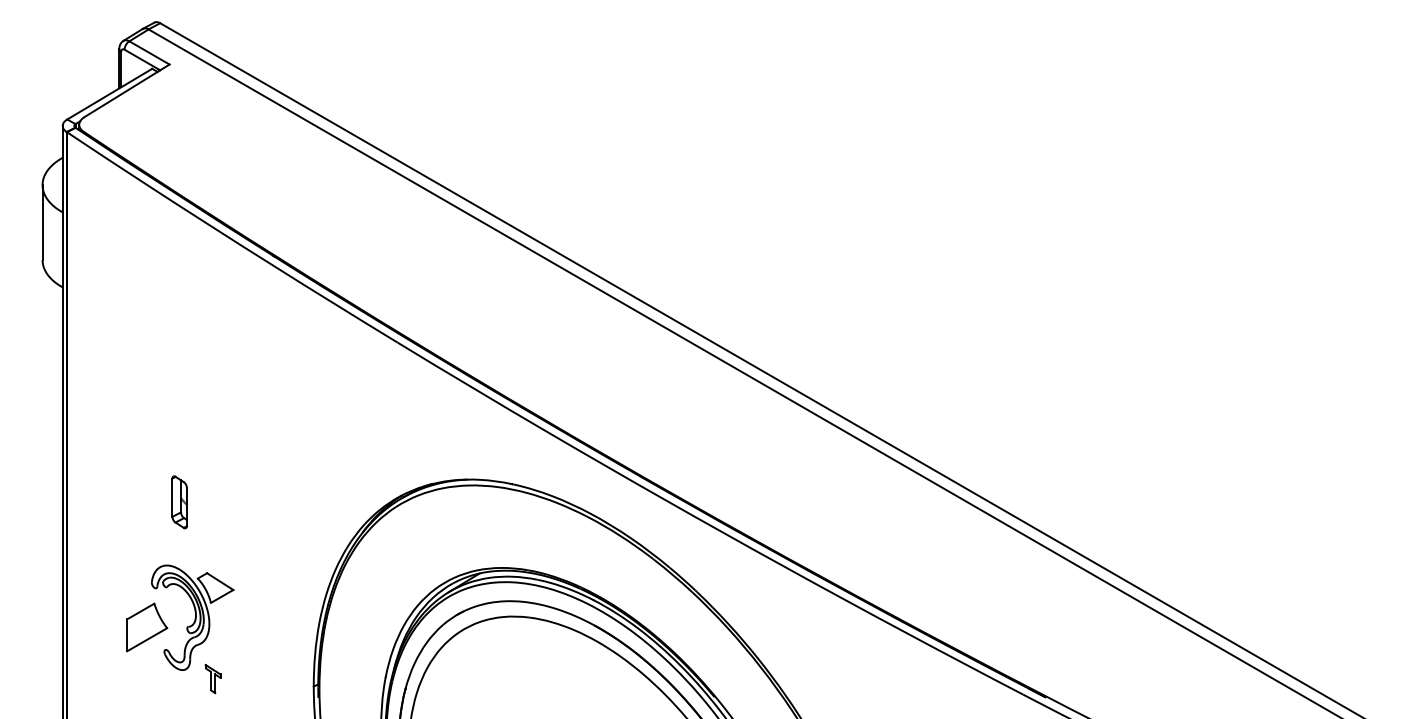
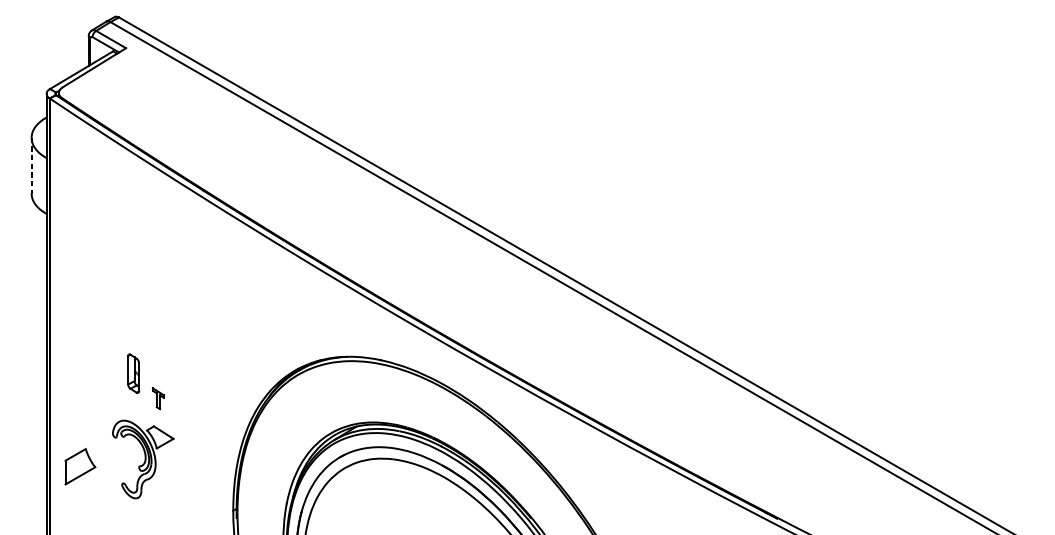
line: (42, 222) -> (31, 165), solid -> dashed
part: (147, 627) -> (80, 466), moved
part: (212, 678) -> (157, 398), moved

